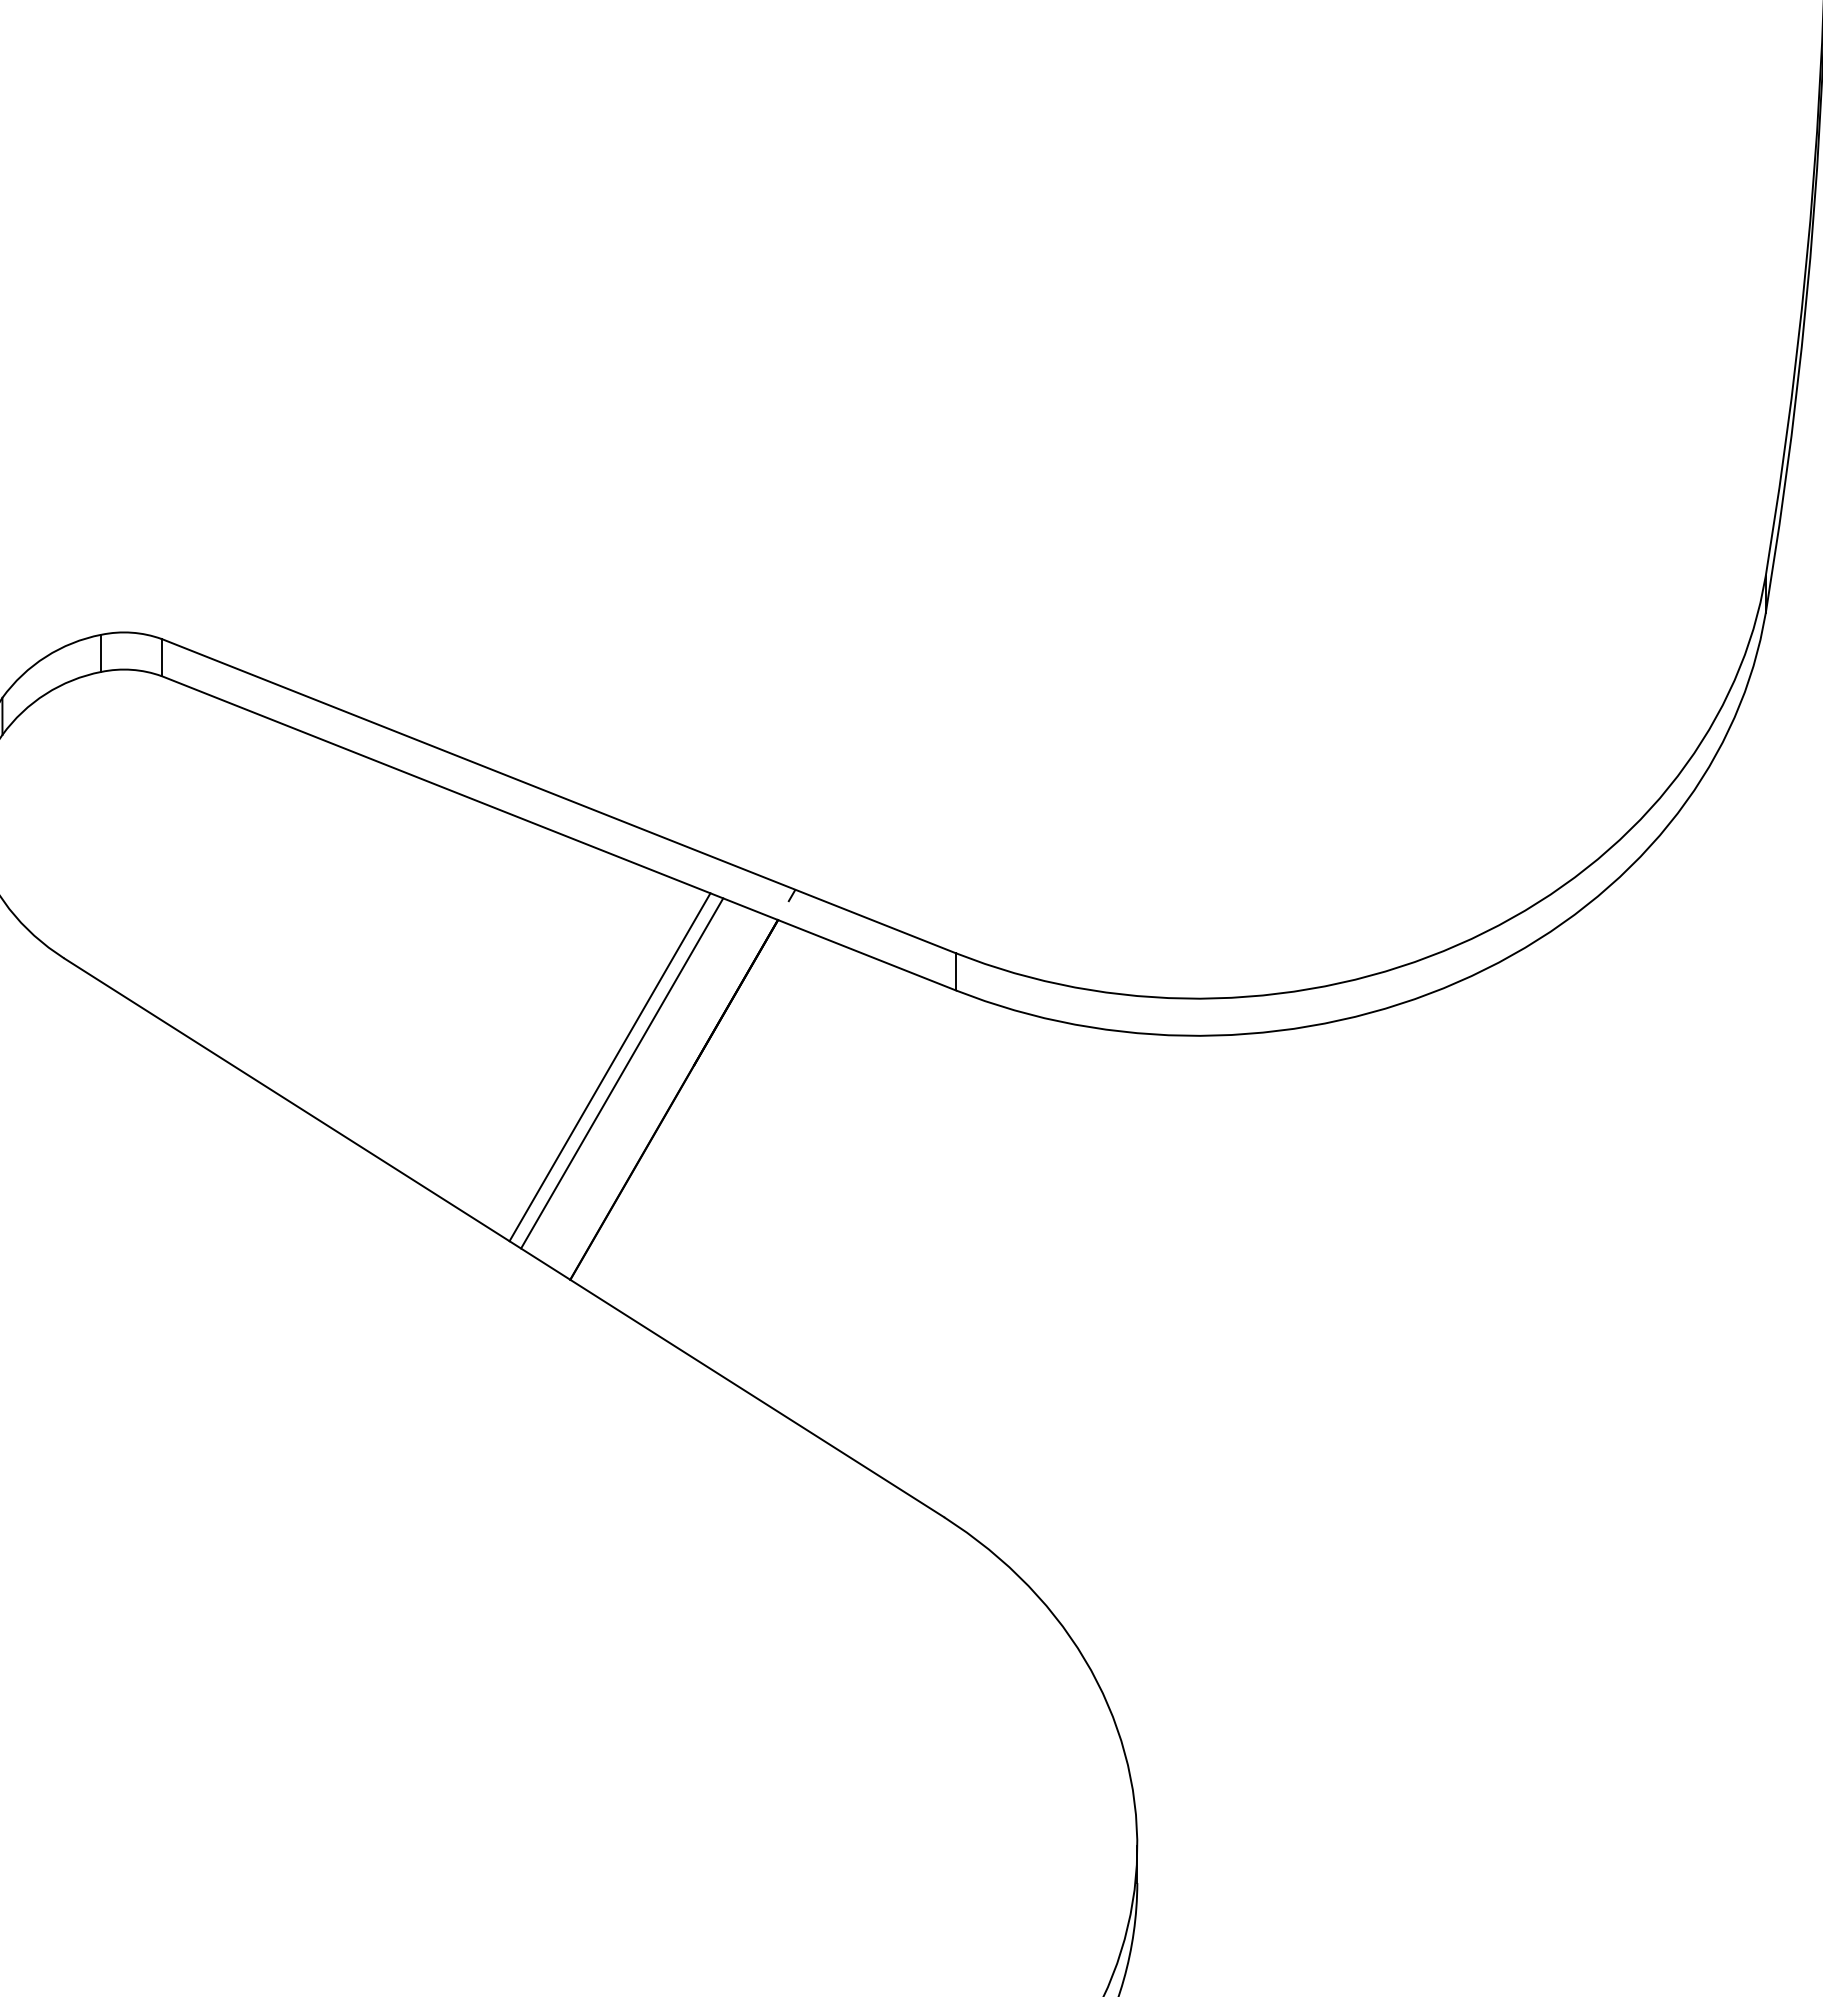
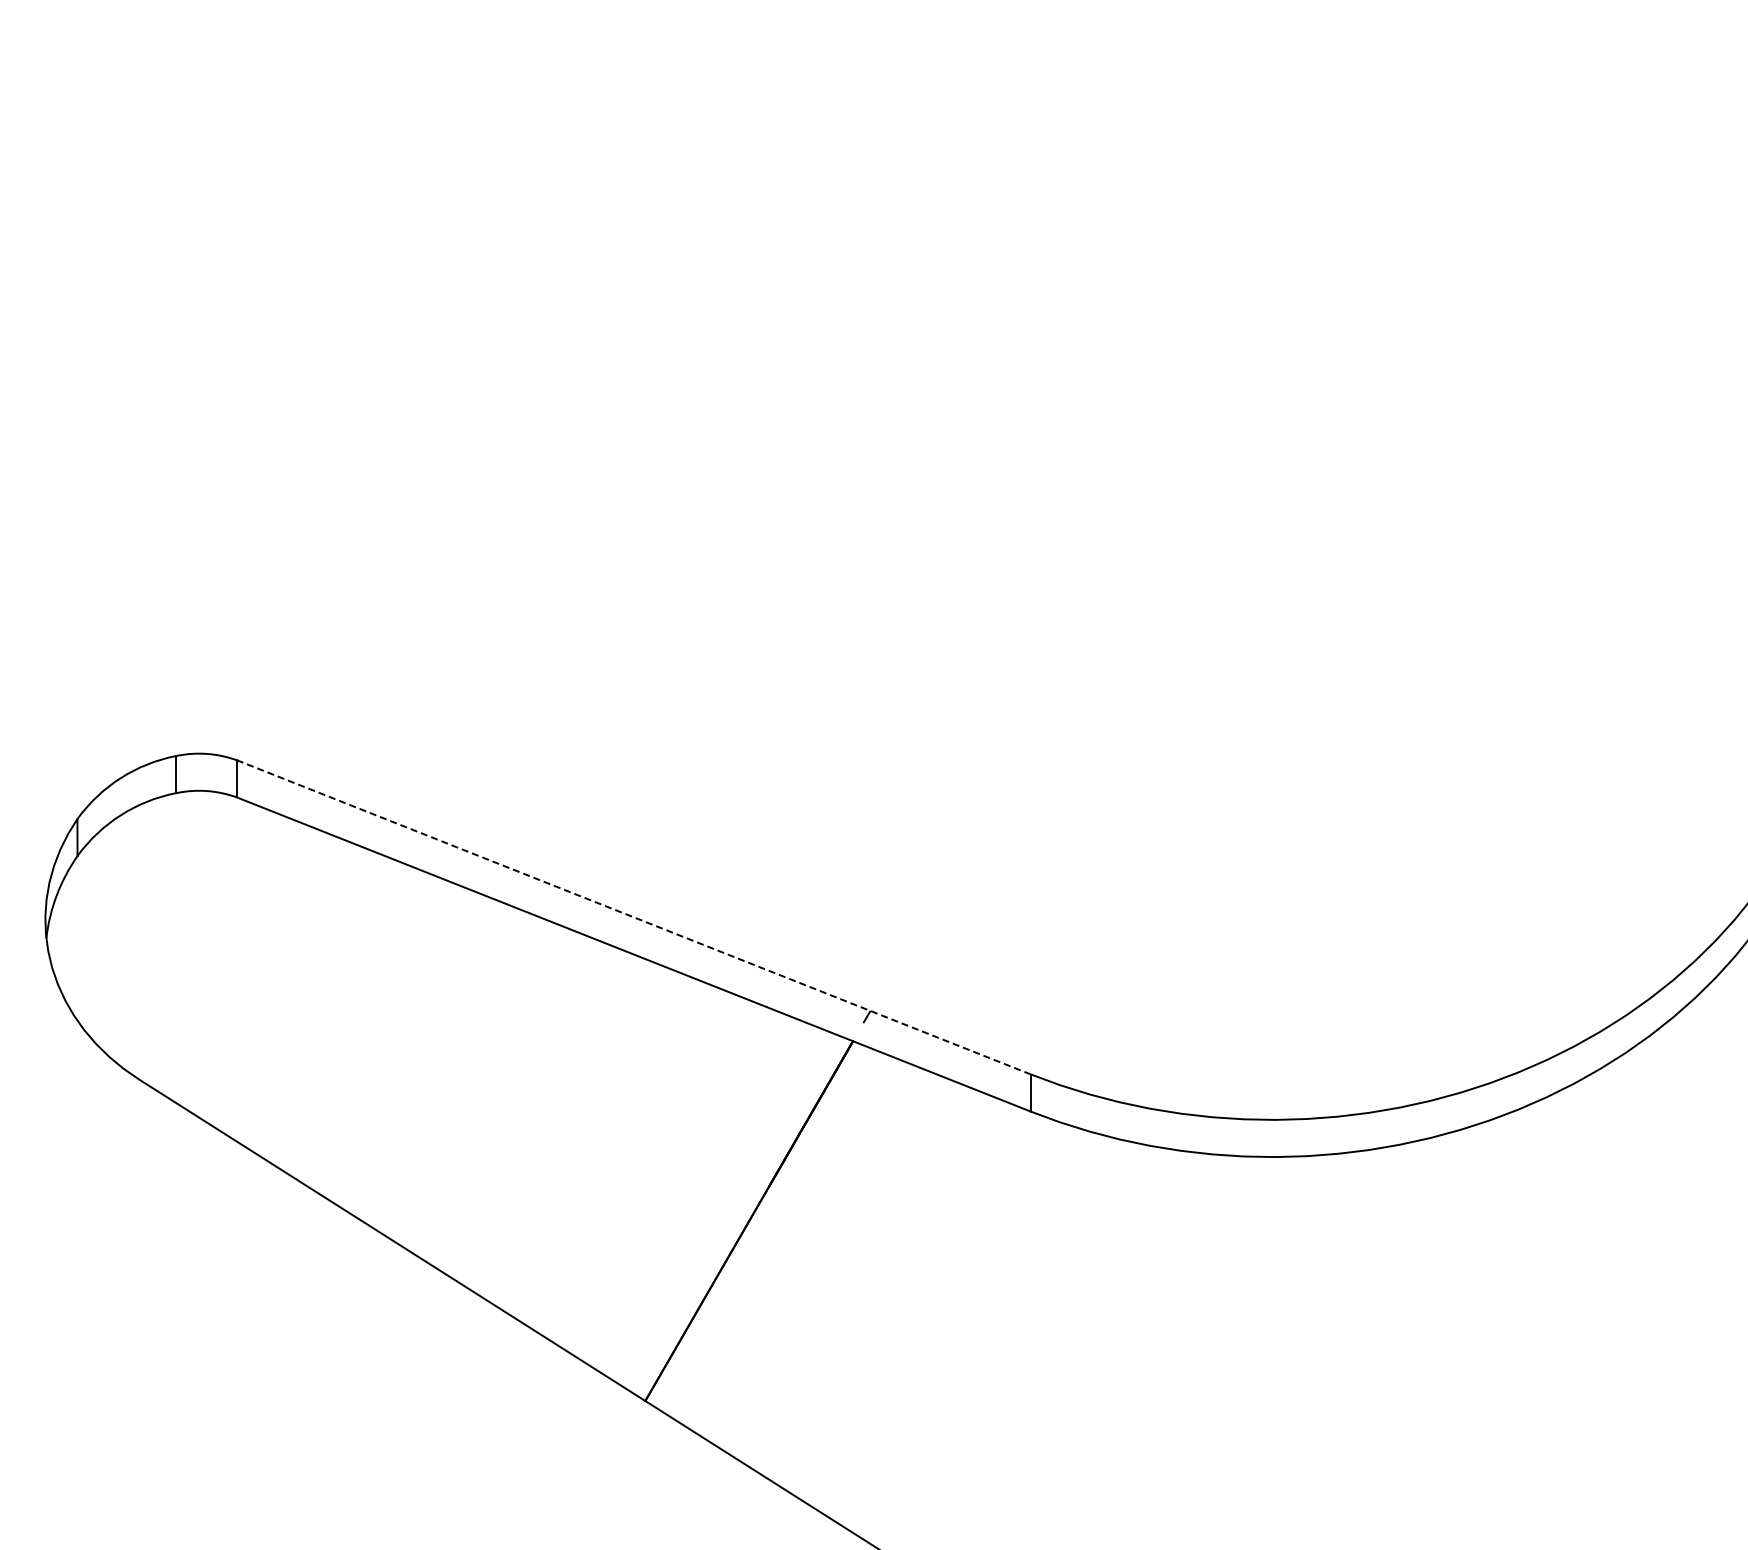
line: (559, 796) -> (634, 917), solid -> dashed
line: (609, 1067) -> (684, 1188), removed
line: (622, 1073) -> (697, 1194), removed

